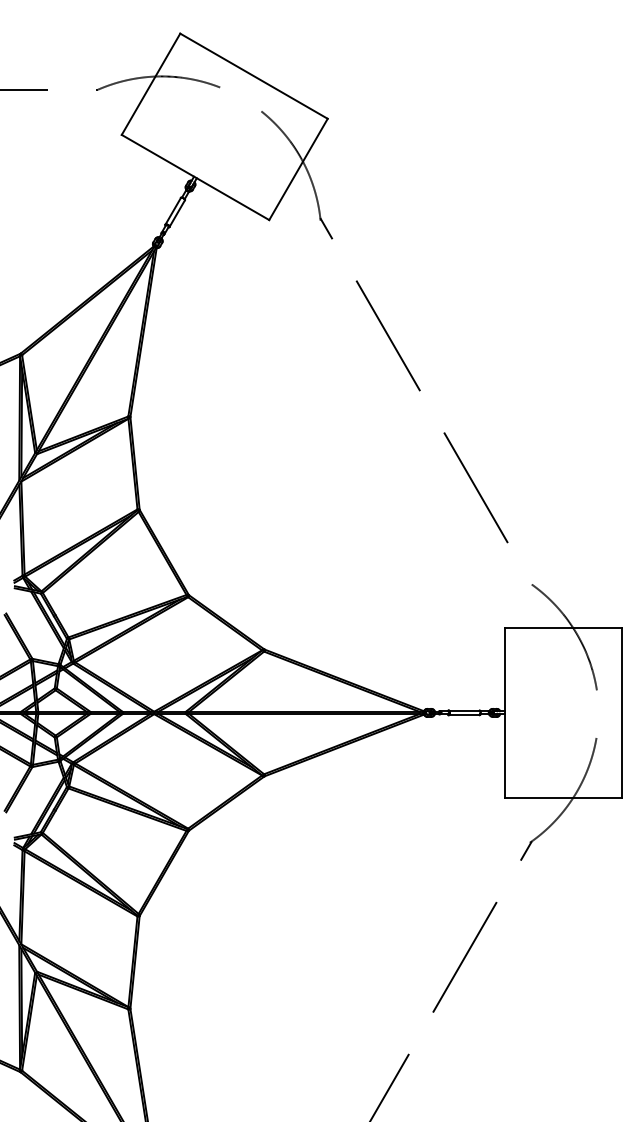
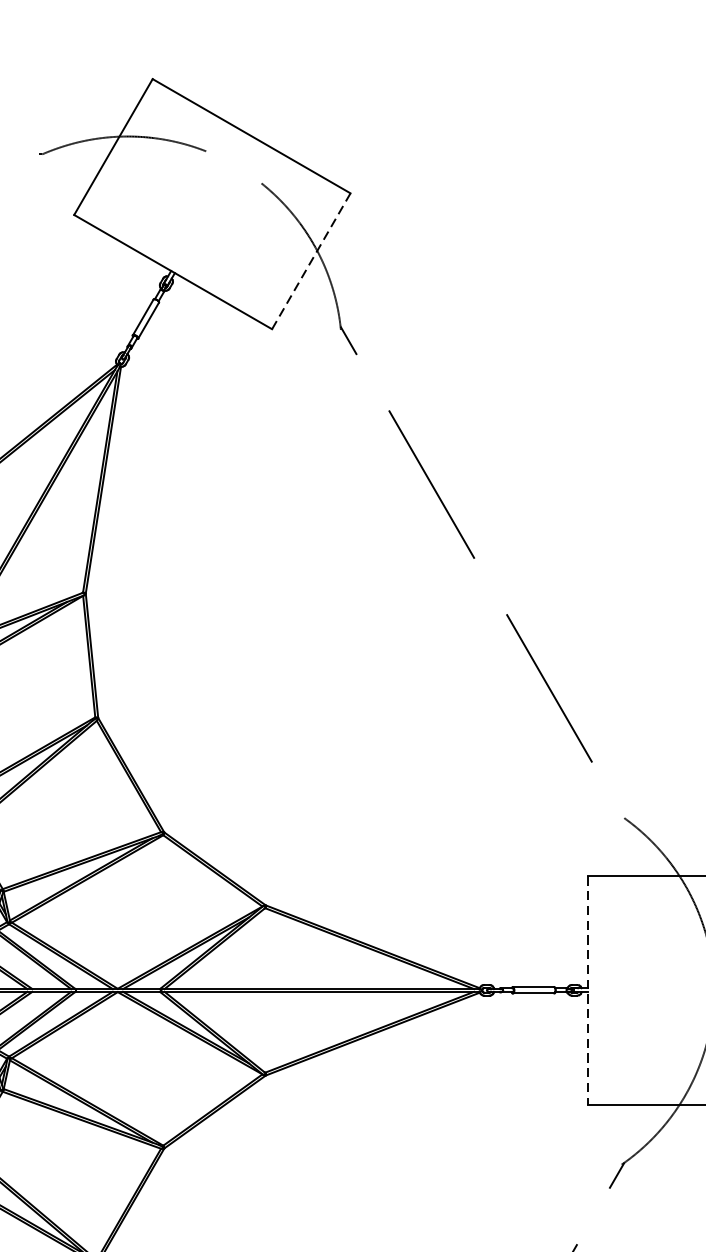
line: (298, 169) -> (311, 261), solid -> dashed
line: (504, 713) -> (587, 991), solid -> dashed

